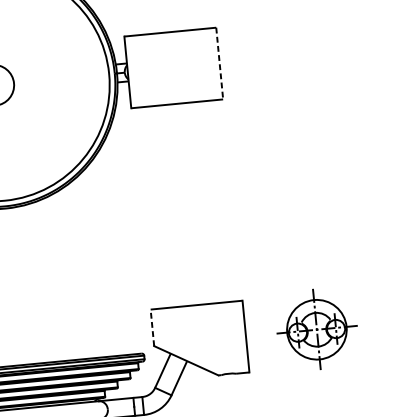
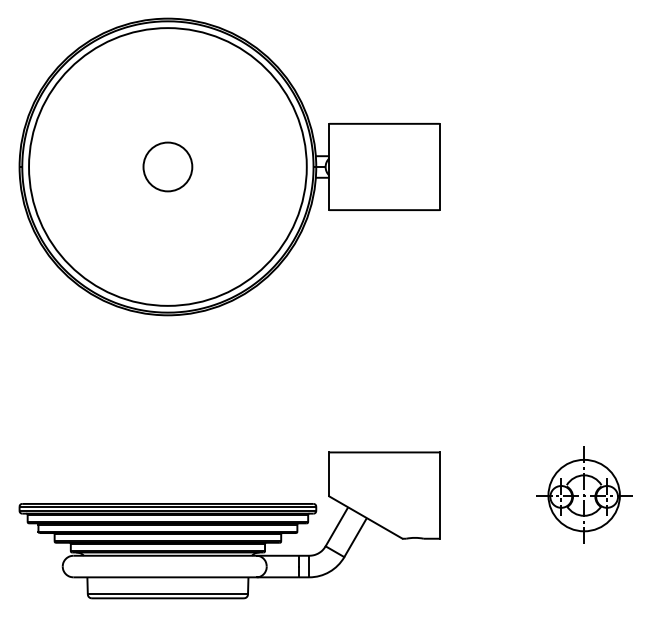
line: (219, 64) -> (439, 167), dashed -> solid
line: (152, 327) -> (329, 474), dashed -> solid
part: (317, 328) -> (584, 494), moved

